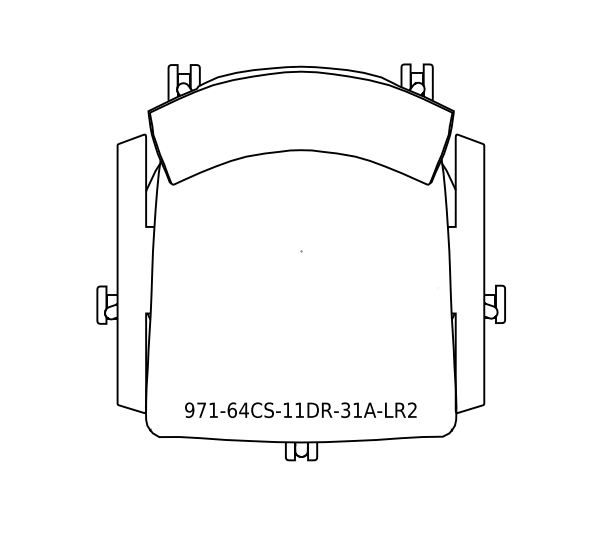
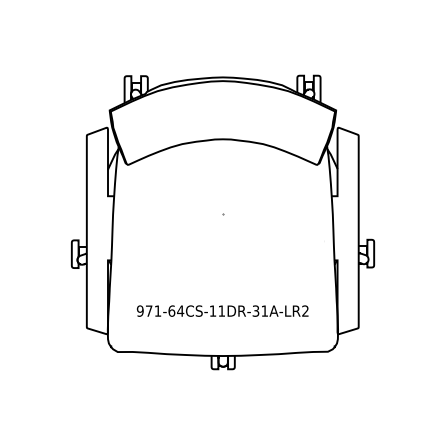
text: (300, 409) -> (222, 310), moved

